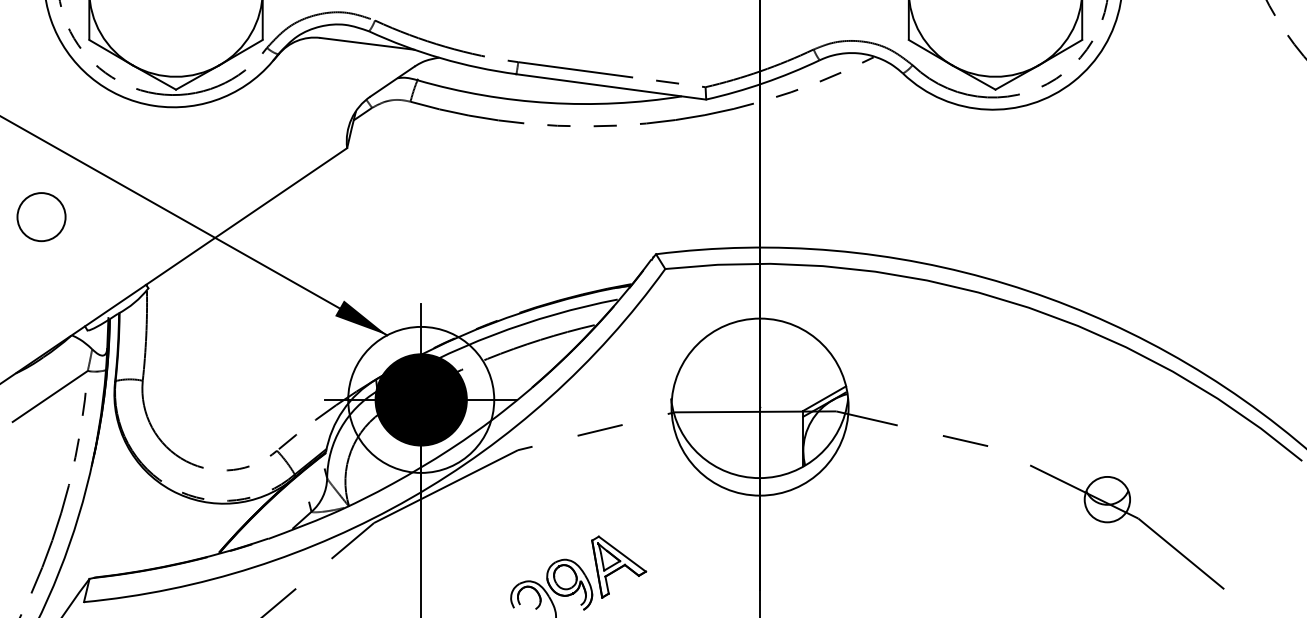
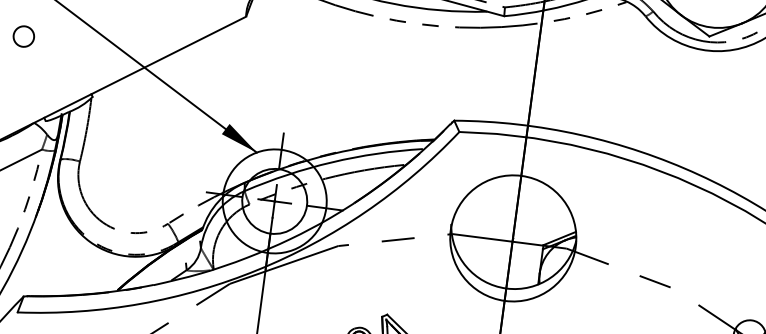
circle: (41, 217) -> (23, 36), size x0.6
fill: (420, 399) -> (274, 201), removed

